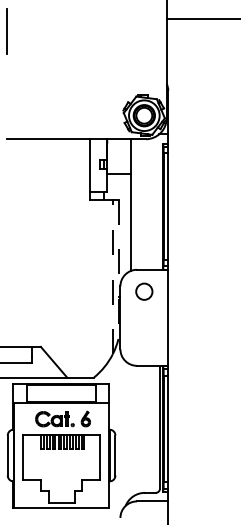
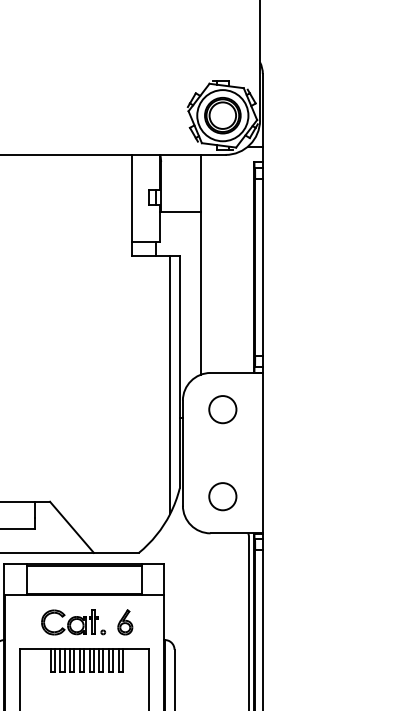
line: (118, 269) -> (179, 372), dashed -> solid
line: (112, 276) -> (169, 384), dashed -> solid
circle: (144, 343) -> (223, 496), added

